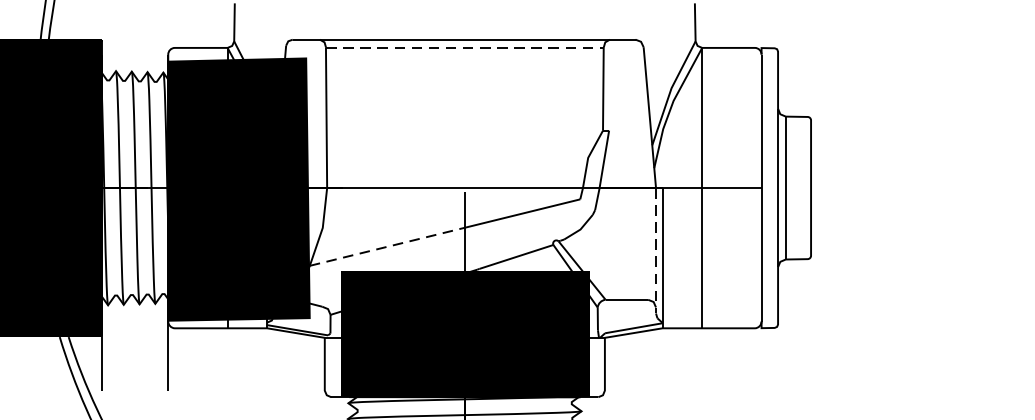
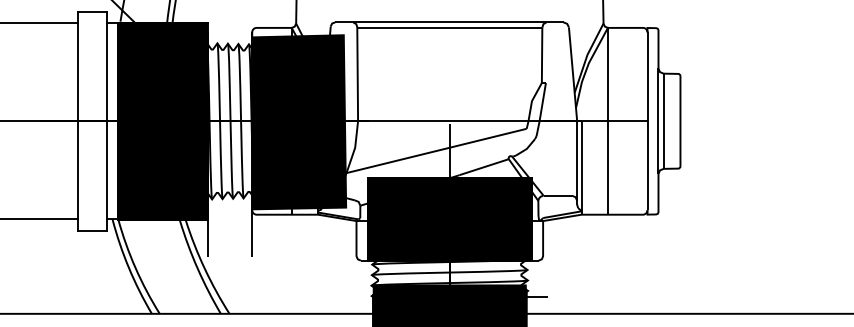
line: (465, 47) -> (450, 27), dashed -> solid
line: (387, 246) -> (398, 160), dashed -> solid
line: (656, 251) -> (577, 163), dashed -> solid

